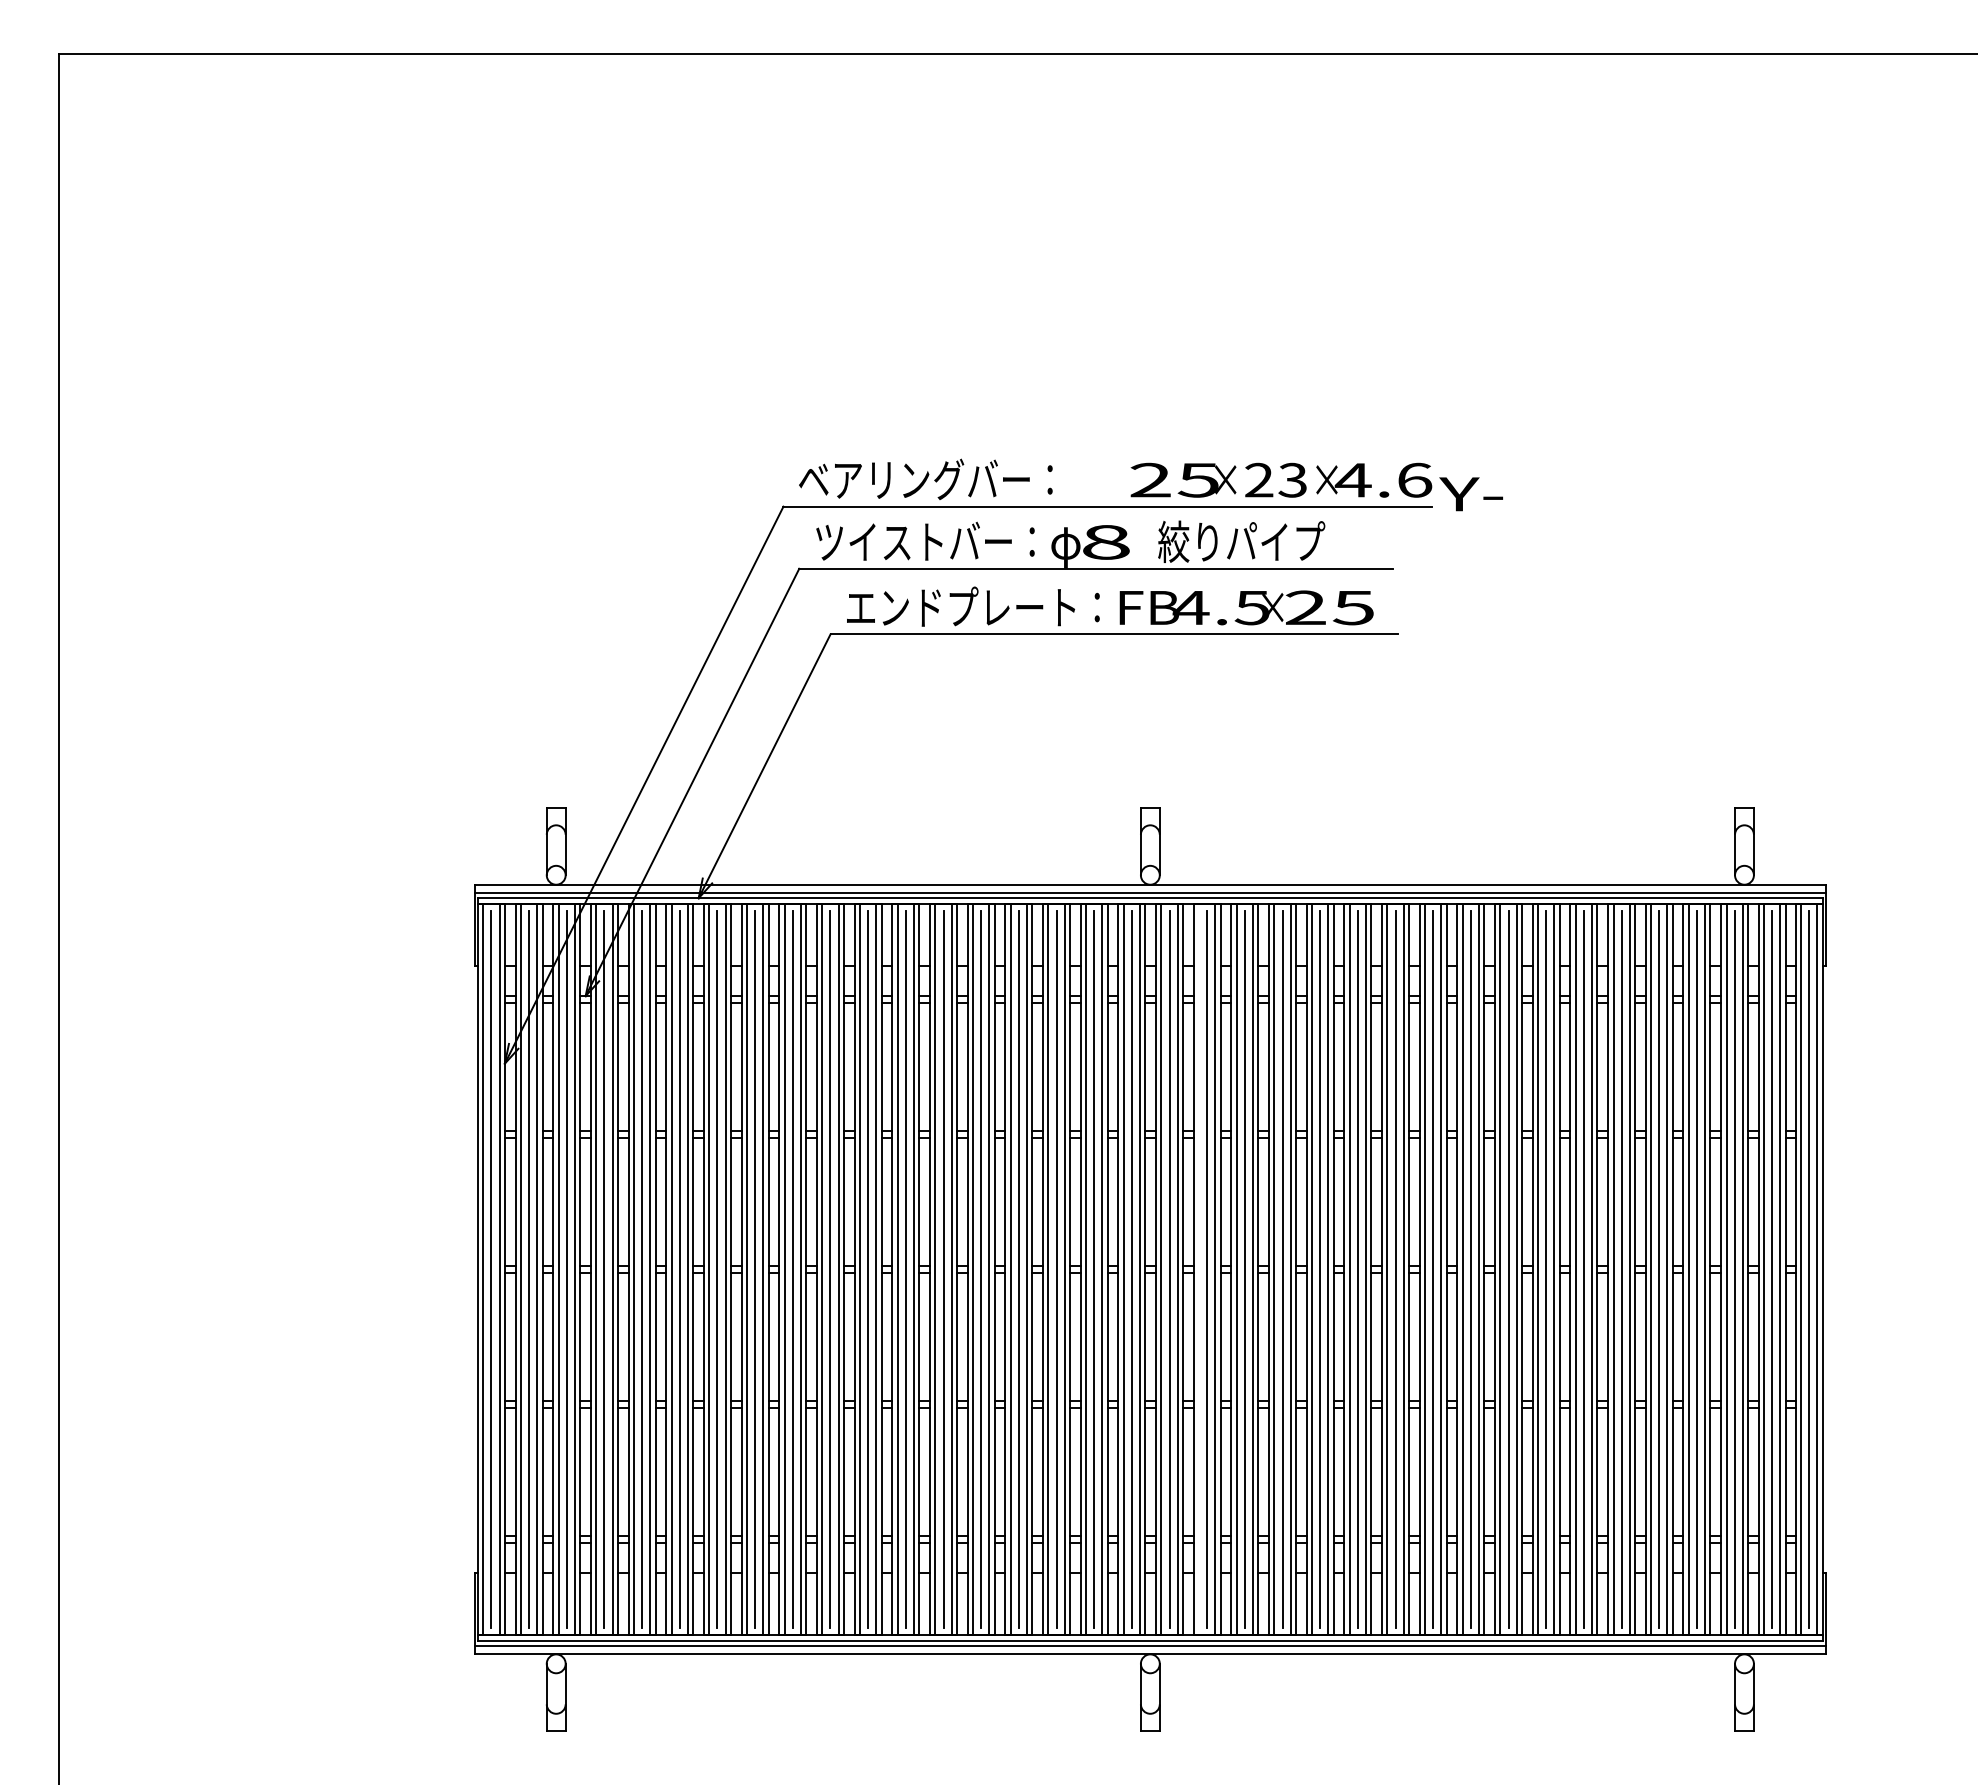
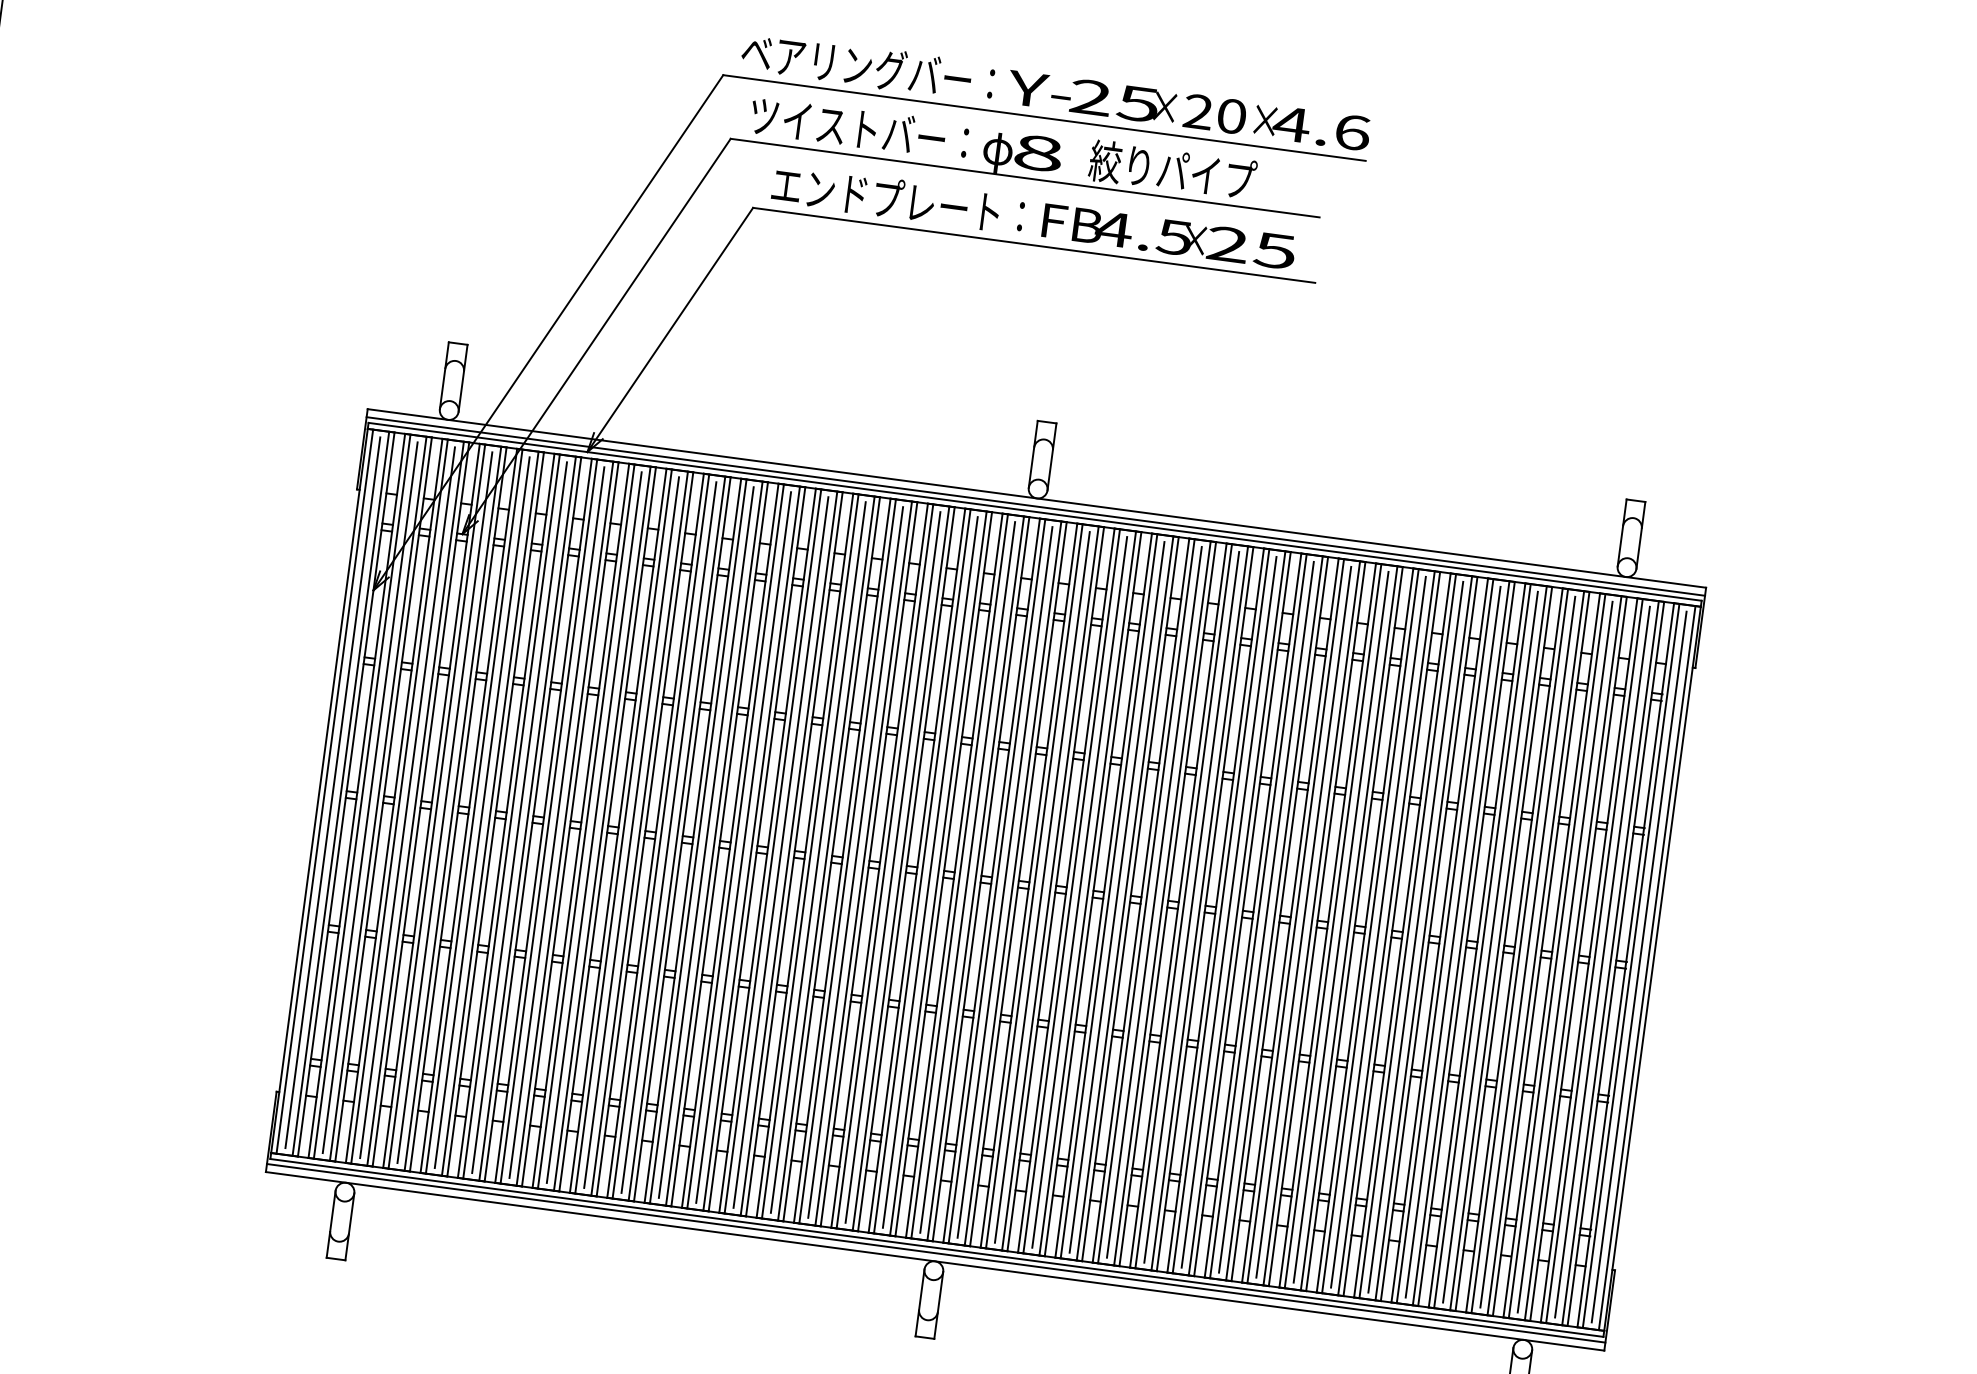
text: (1292, 479) -> (1231, 115), 23 -> 20
text: (1470, 494) -> (1038, 90), moved
line: (1199, 1269) -> (1034, 886), added

